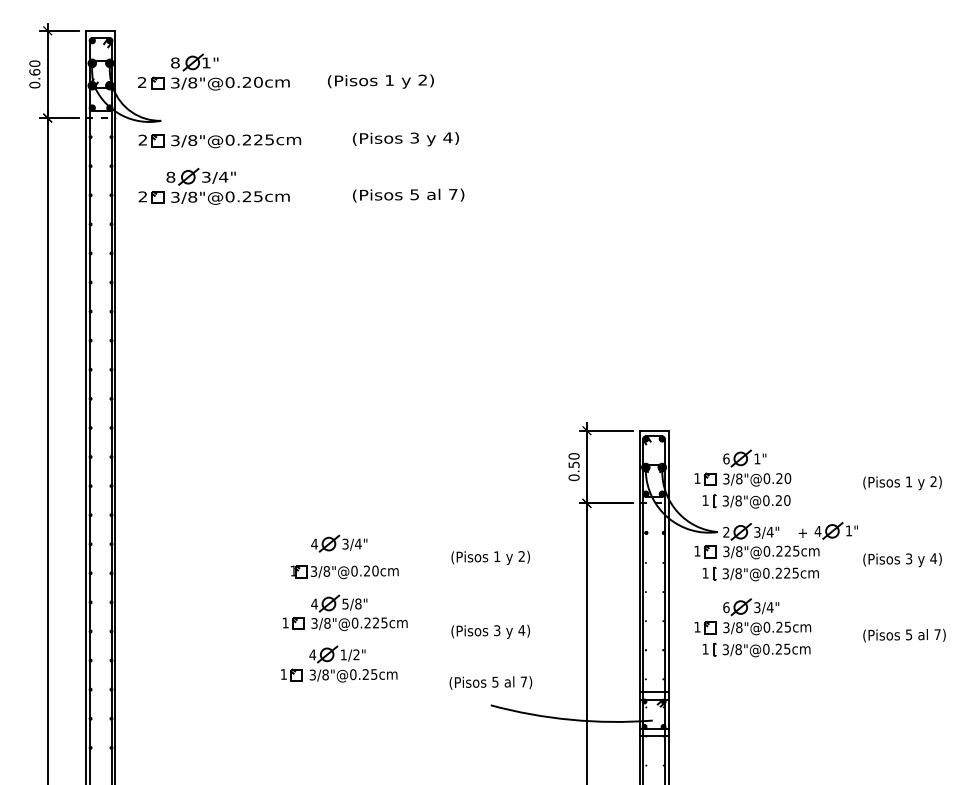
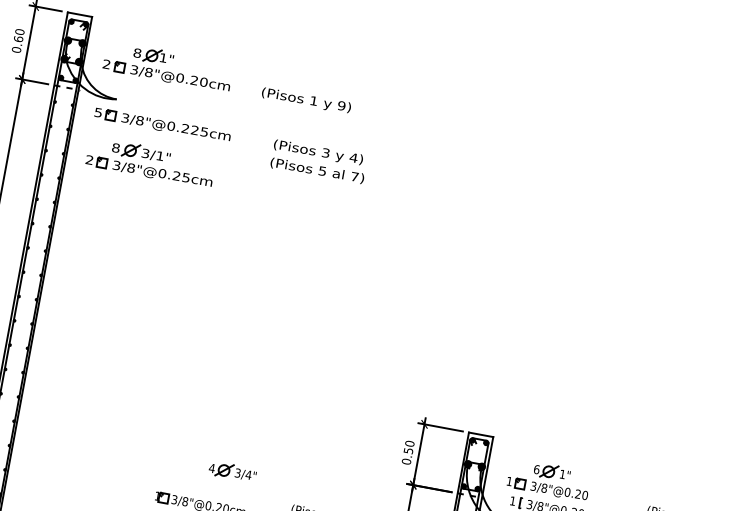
text: (422, 79) -> (341, 105), 2) -> 9)
text: (142, 139) -> (98, 112), 2 -> 5
text: (223, 176) -> (160, 155), 3/4" -> 3/1"
text: (408, 195) -> (317, 170), moved
part: (339, 543) -> (232, 471), moved

